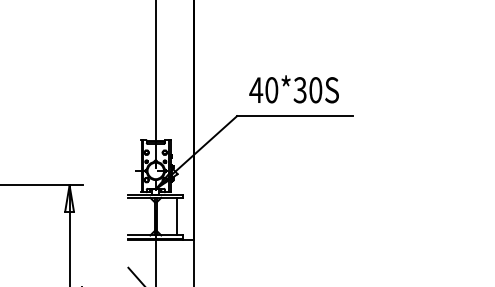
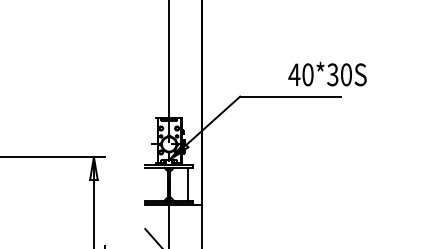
text: (293, 89) -> (326, 74), moved

